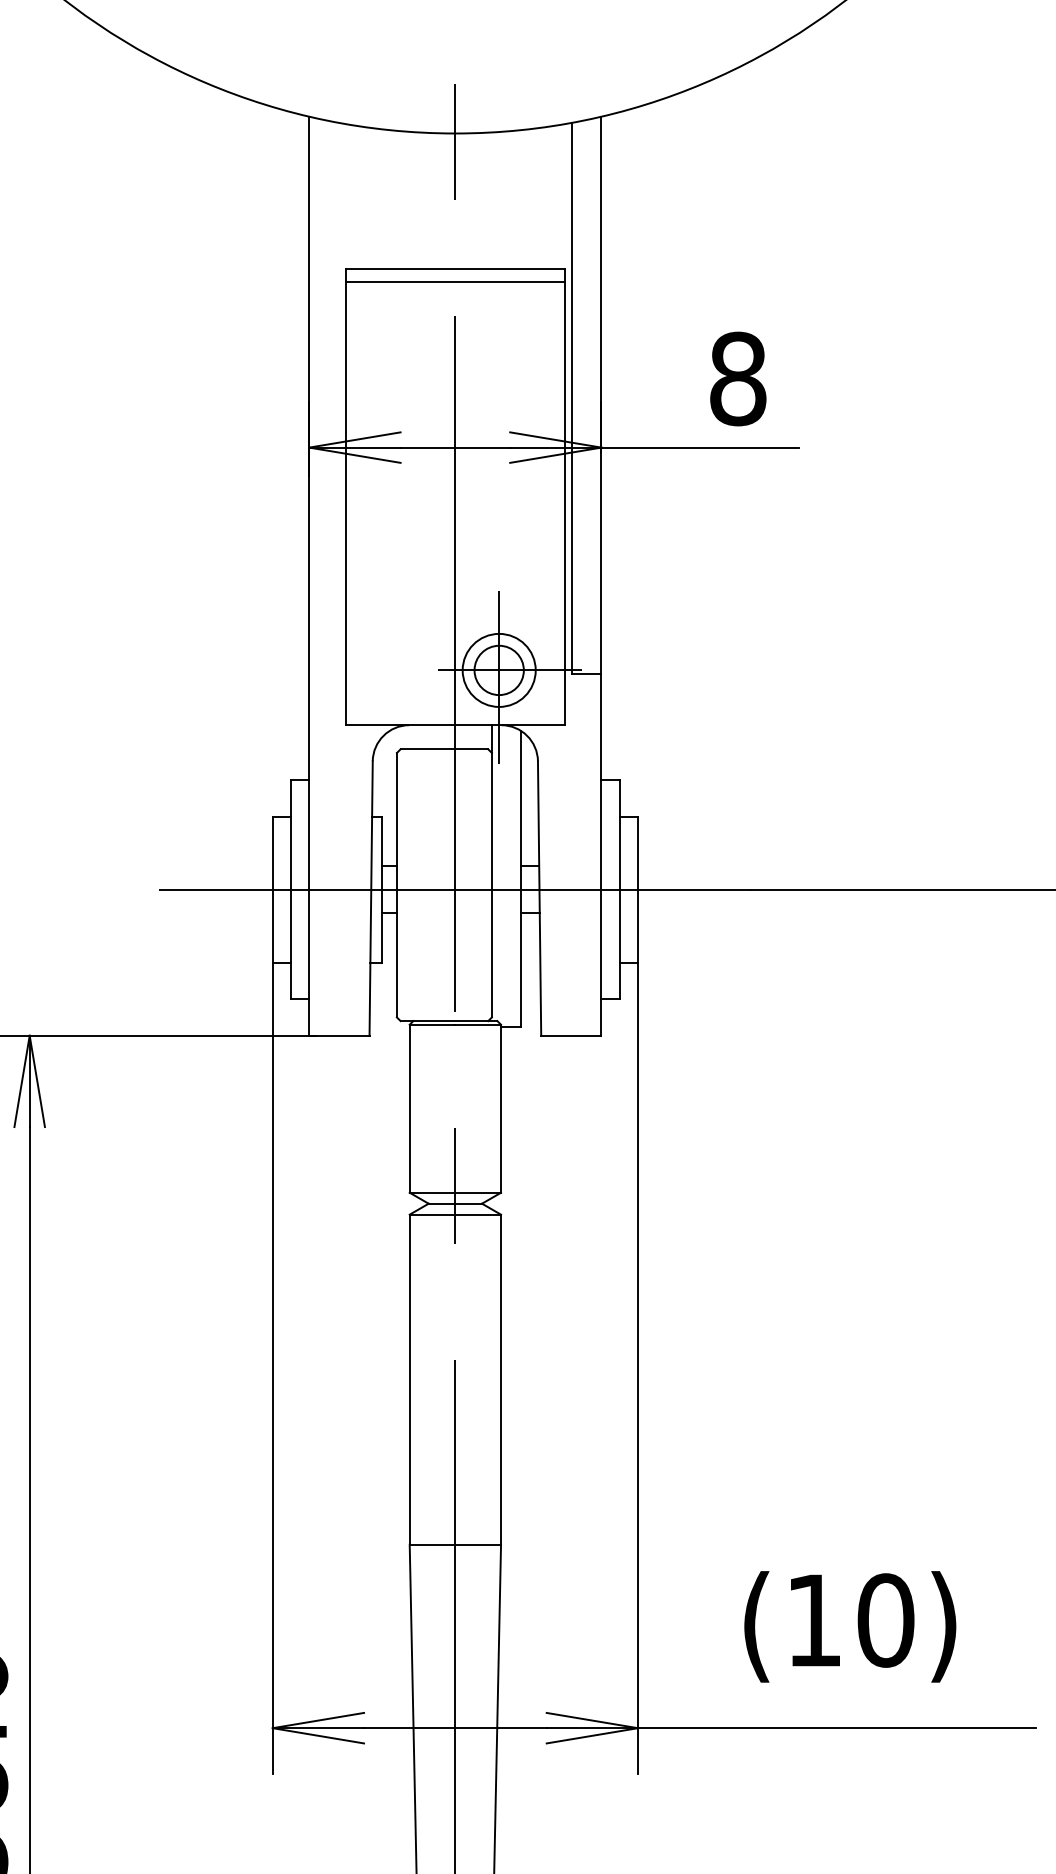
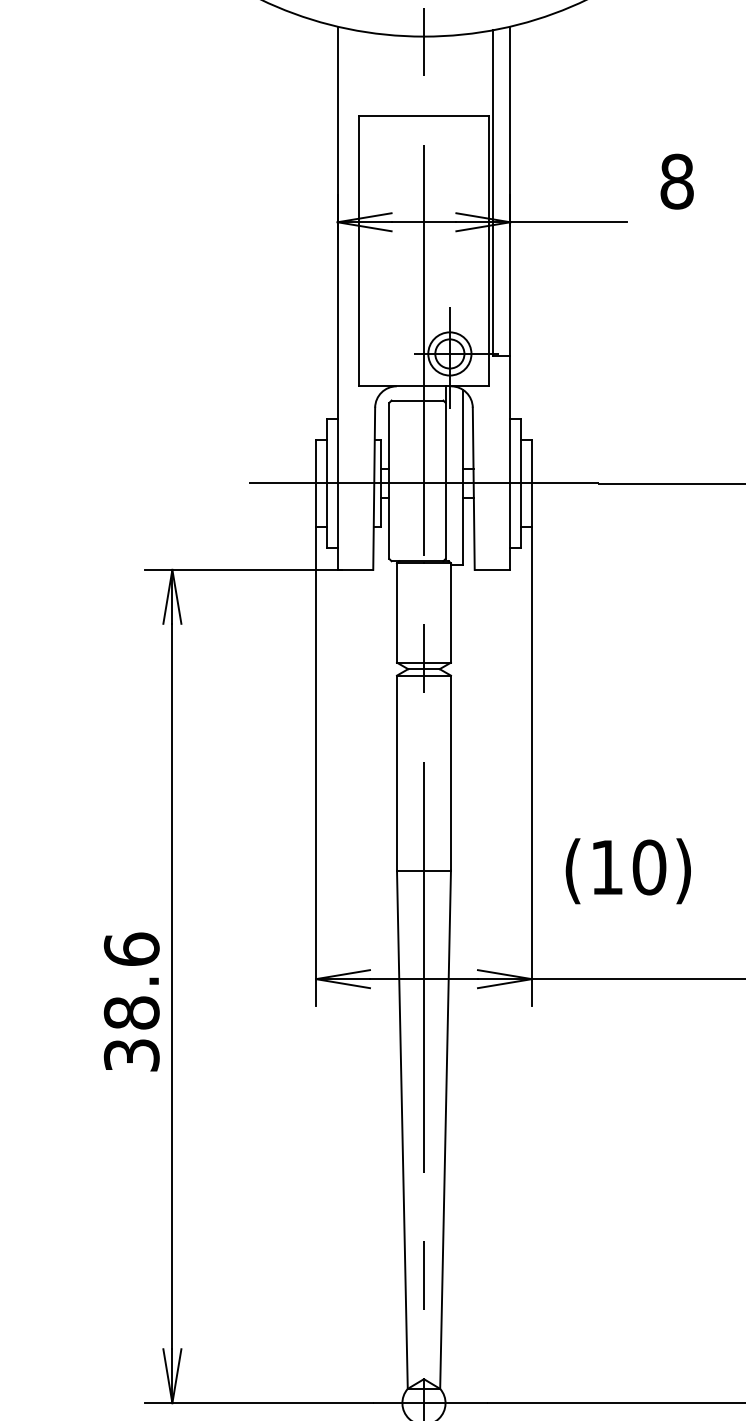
line: (454, 282) -> (423, 124), removed
text: (737, 378) -> (676, 181), moved
text: (848, 1627) -> (627, 871), moved

